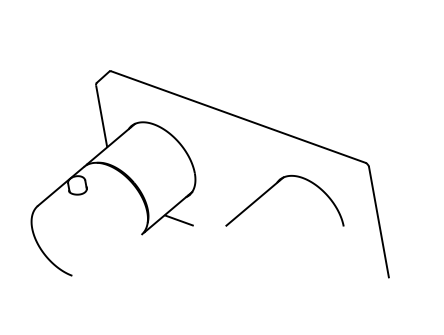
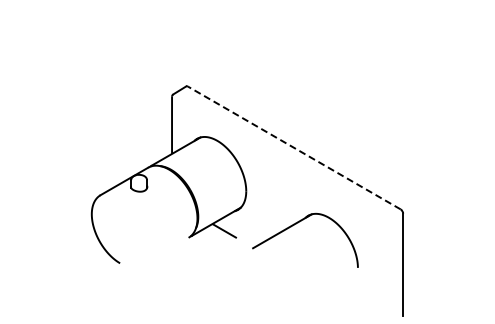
line: (238, 117) -> (294, 148), solid -> dashed
part: (270, 190) -> (298, 223), moved

